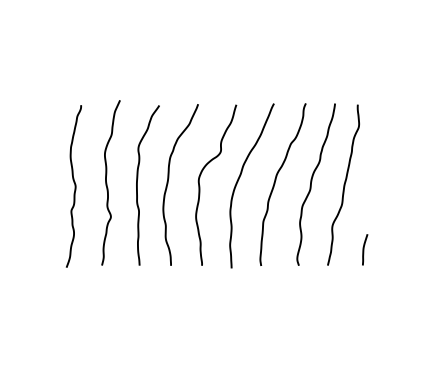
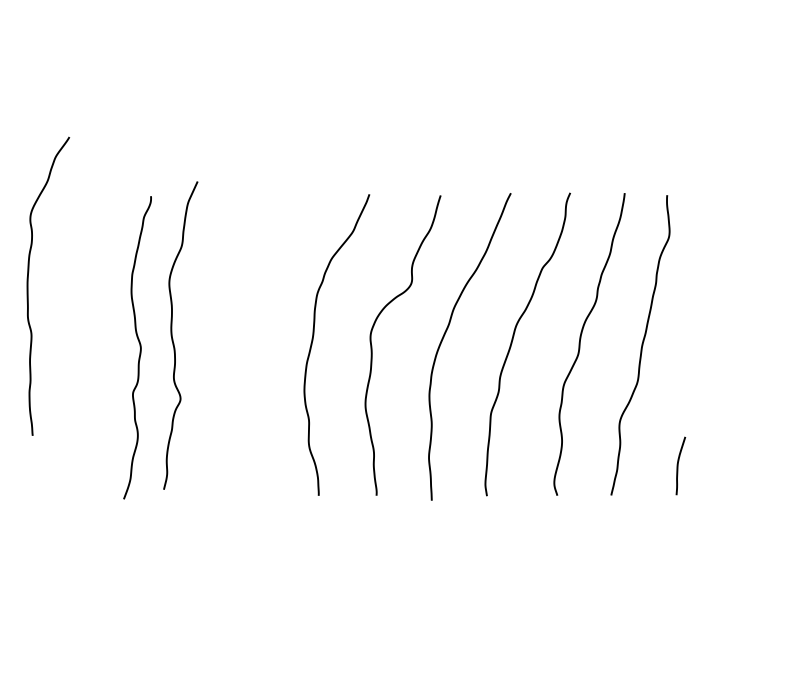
curve: (107, 182) -> (174, 334), moved
curve: (137, 185) -> (28, 286), moved

